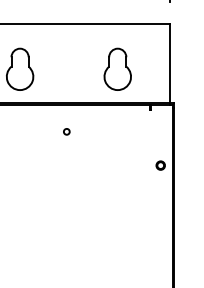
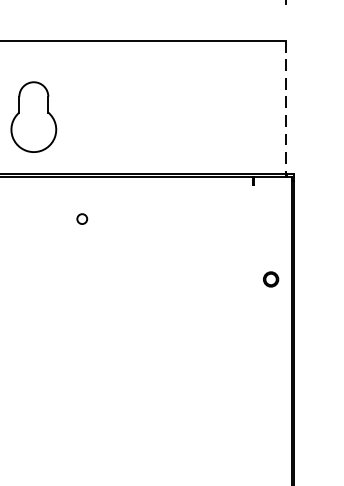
line: (169, 63) -> (285, 107), solid -> dashed
part: (117, 68) -> (198, 115), removed
circle: (66, 131) -> (81, 218), moved

